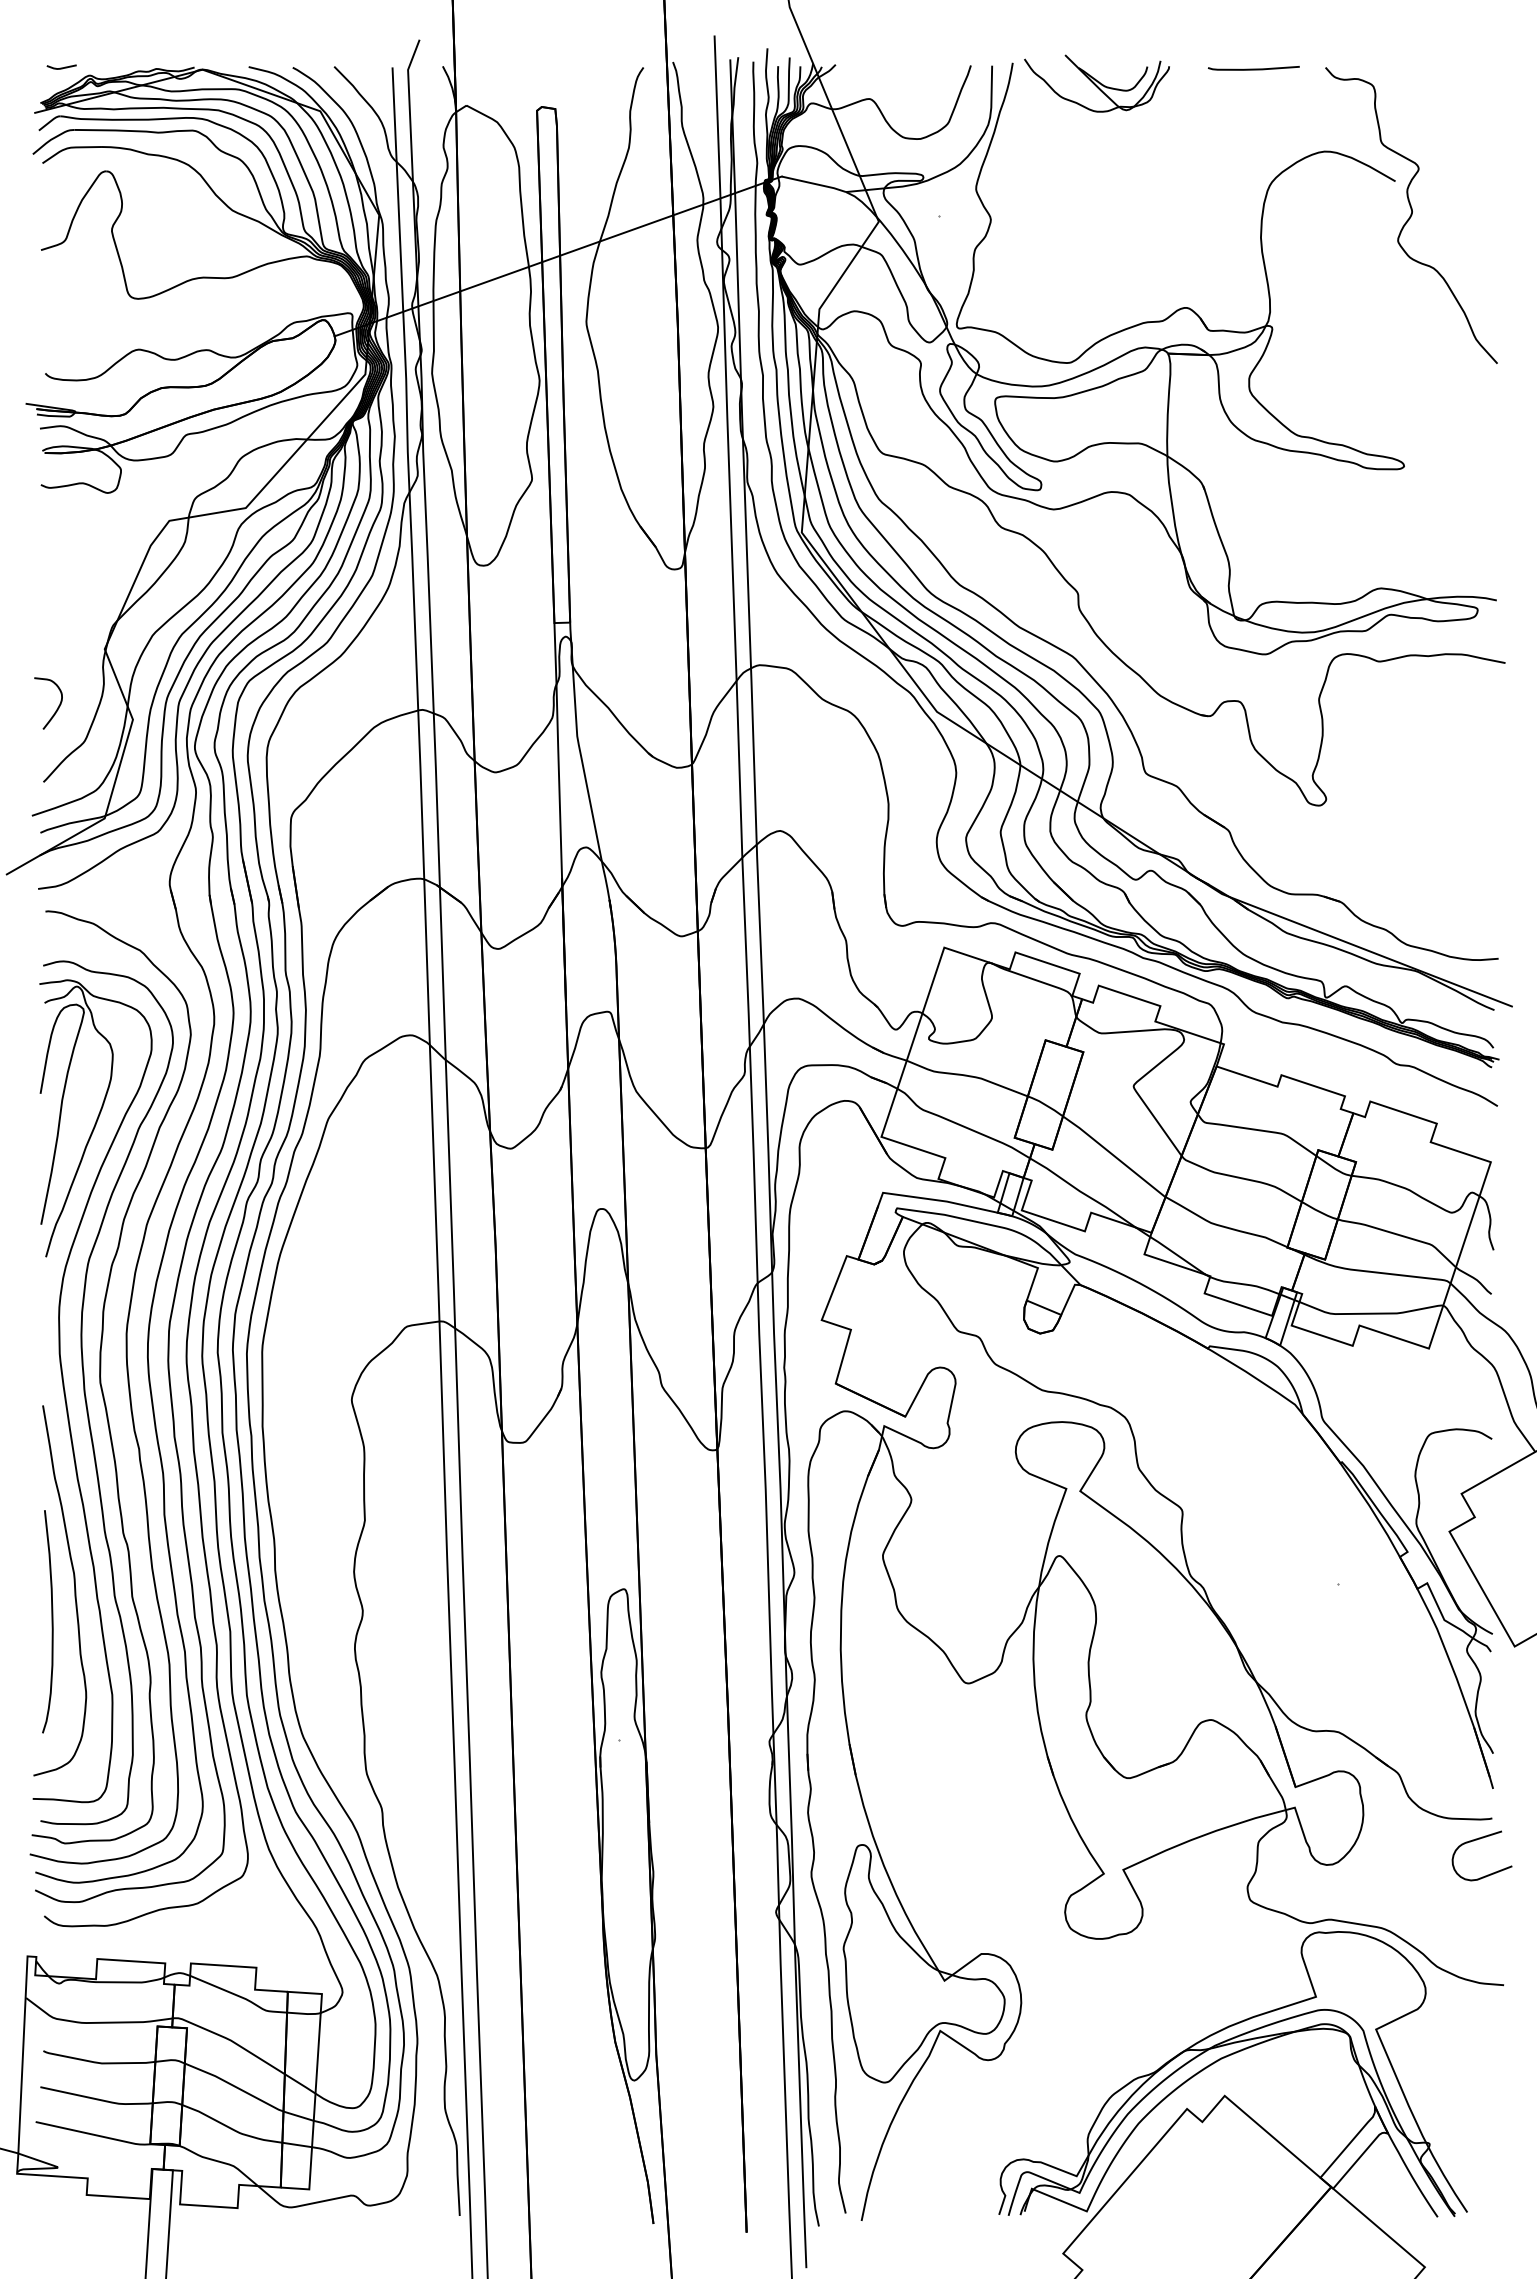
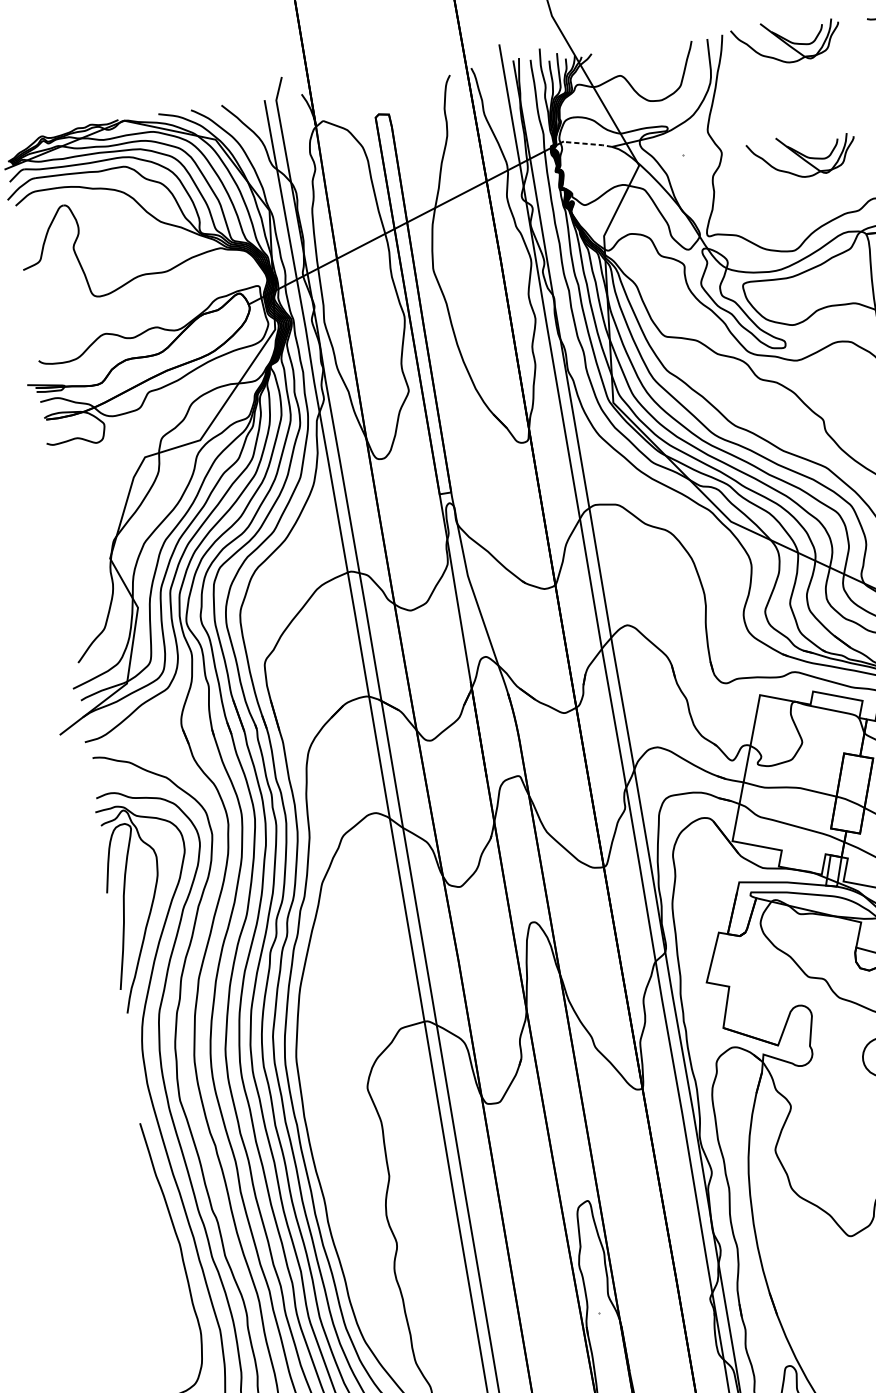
line: (61, 67) -> (20, 133), removed
line: (814, 183) -> (587, 143), solid -> dashed
part: (1096, 238) -> (801, 156), added
curve: (57, 707) -> (81, 606), removed
curve: (51, 1621) -> (167, 1281), removed

